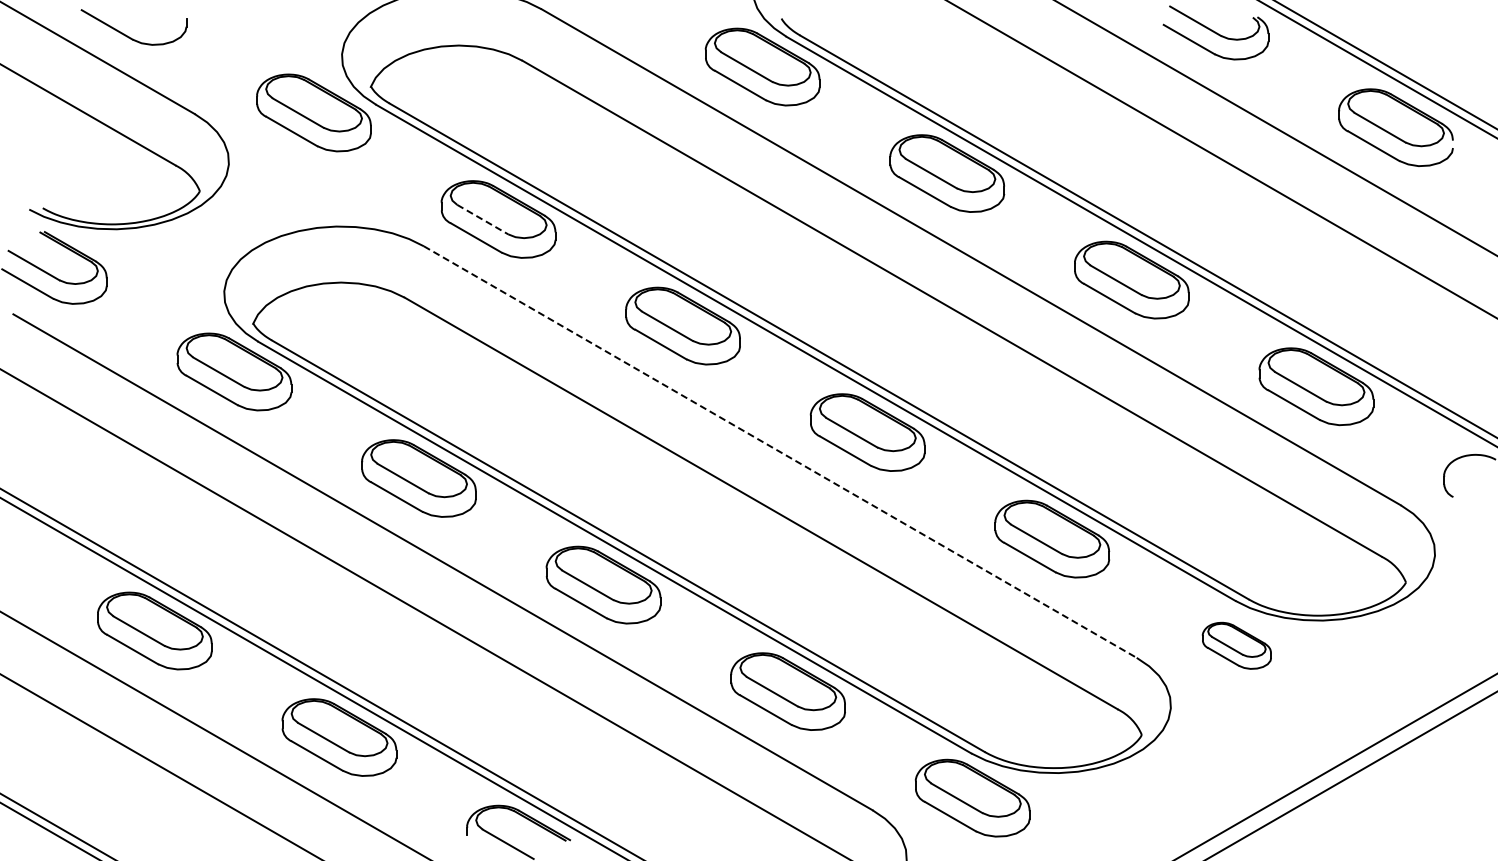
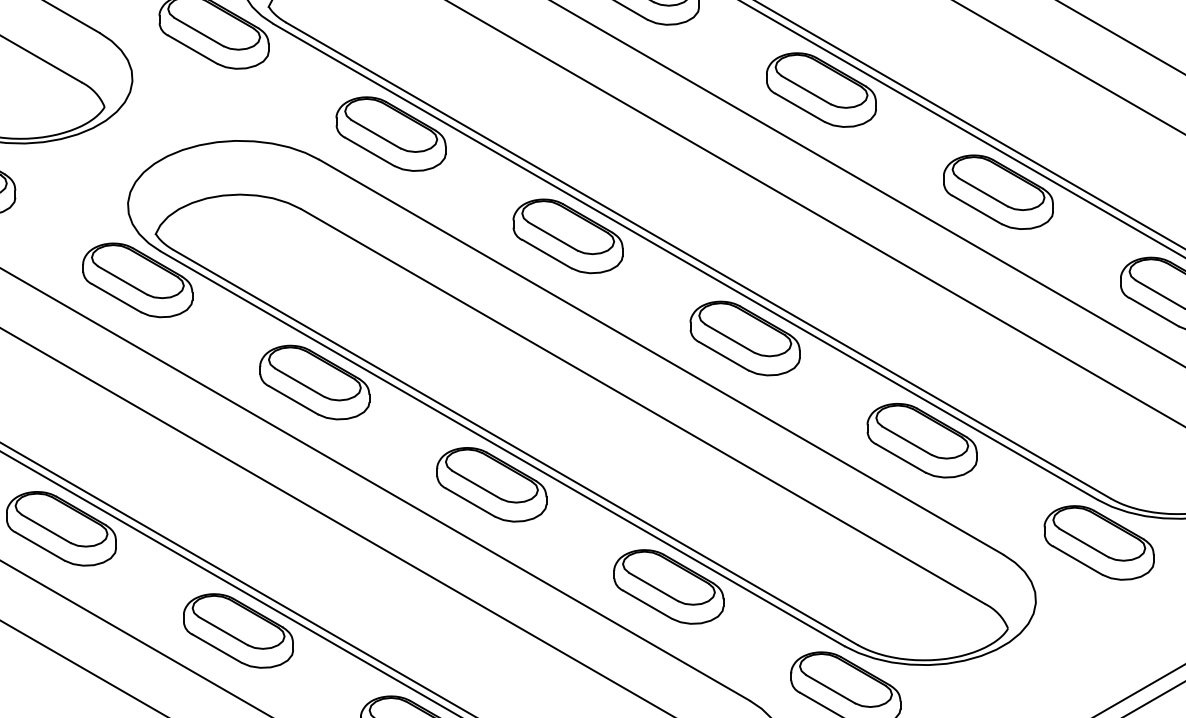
line: (483, 219) -> (376, 134), dashed -> solid
line: (780, 452) -> (661, 357), dashed -> solid
part: (1236, 645) -> (1098, 542), size x1.67

